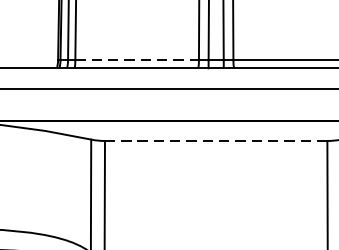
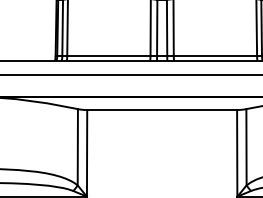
line: (136, 60) -> (108, 55), dashed -> solid
line: (216, 141) -> (162, 110), dashed -> solid

